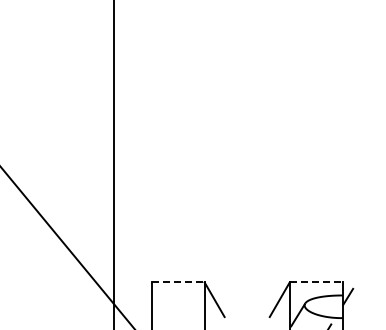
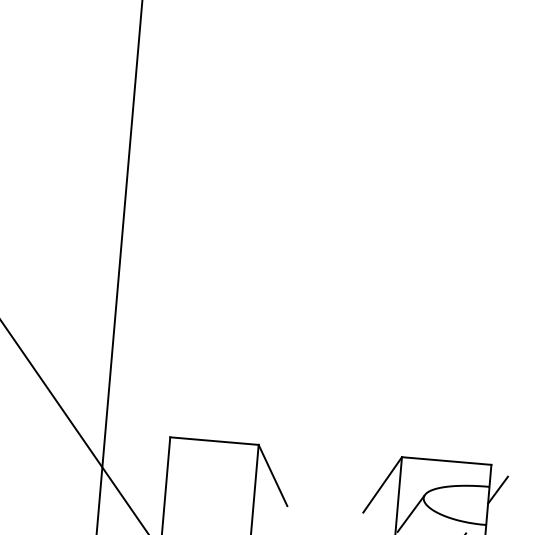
line: (178, 282) -> (214, 441), dashed -> solid
line: (316, 282) -> (446, 461), dashed -> solid

